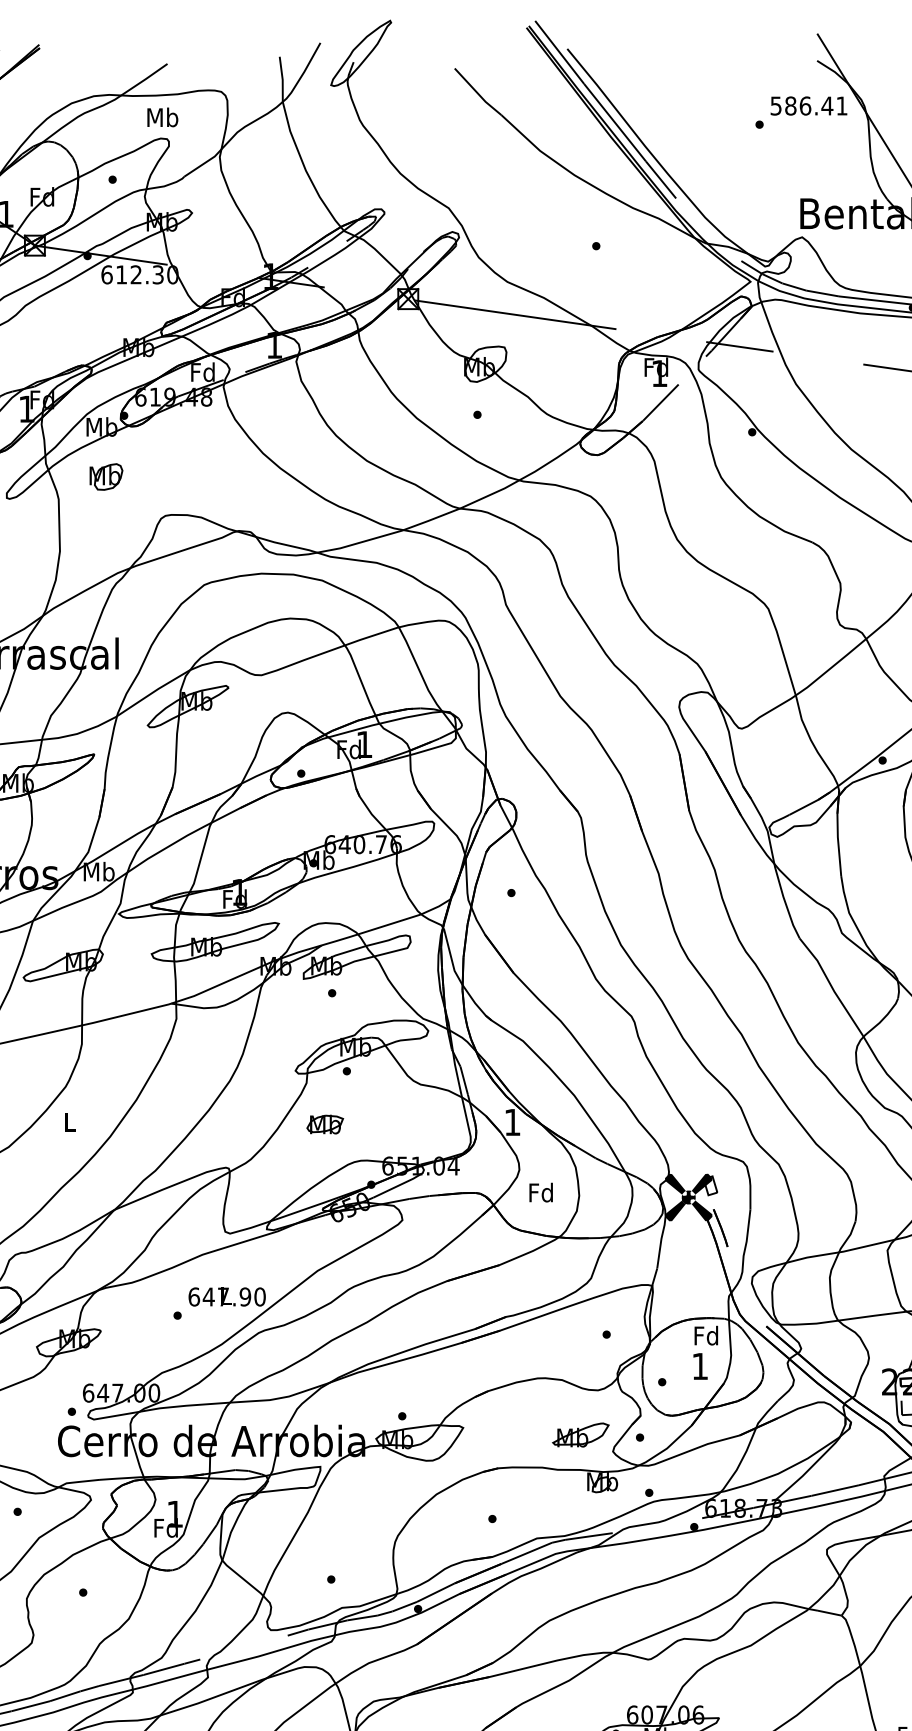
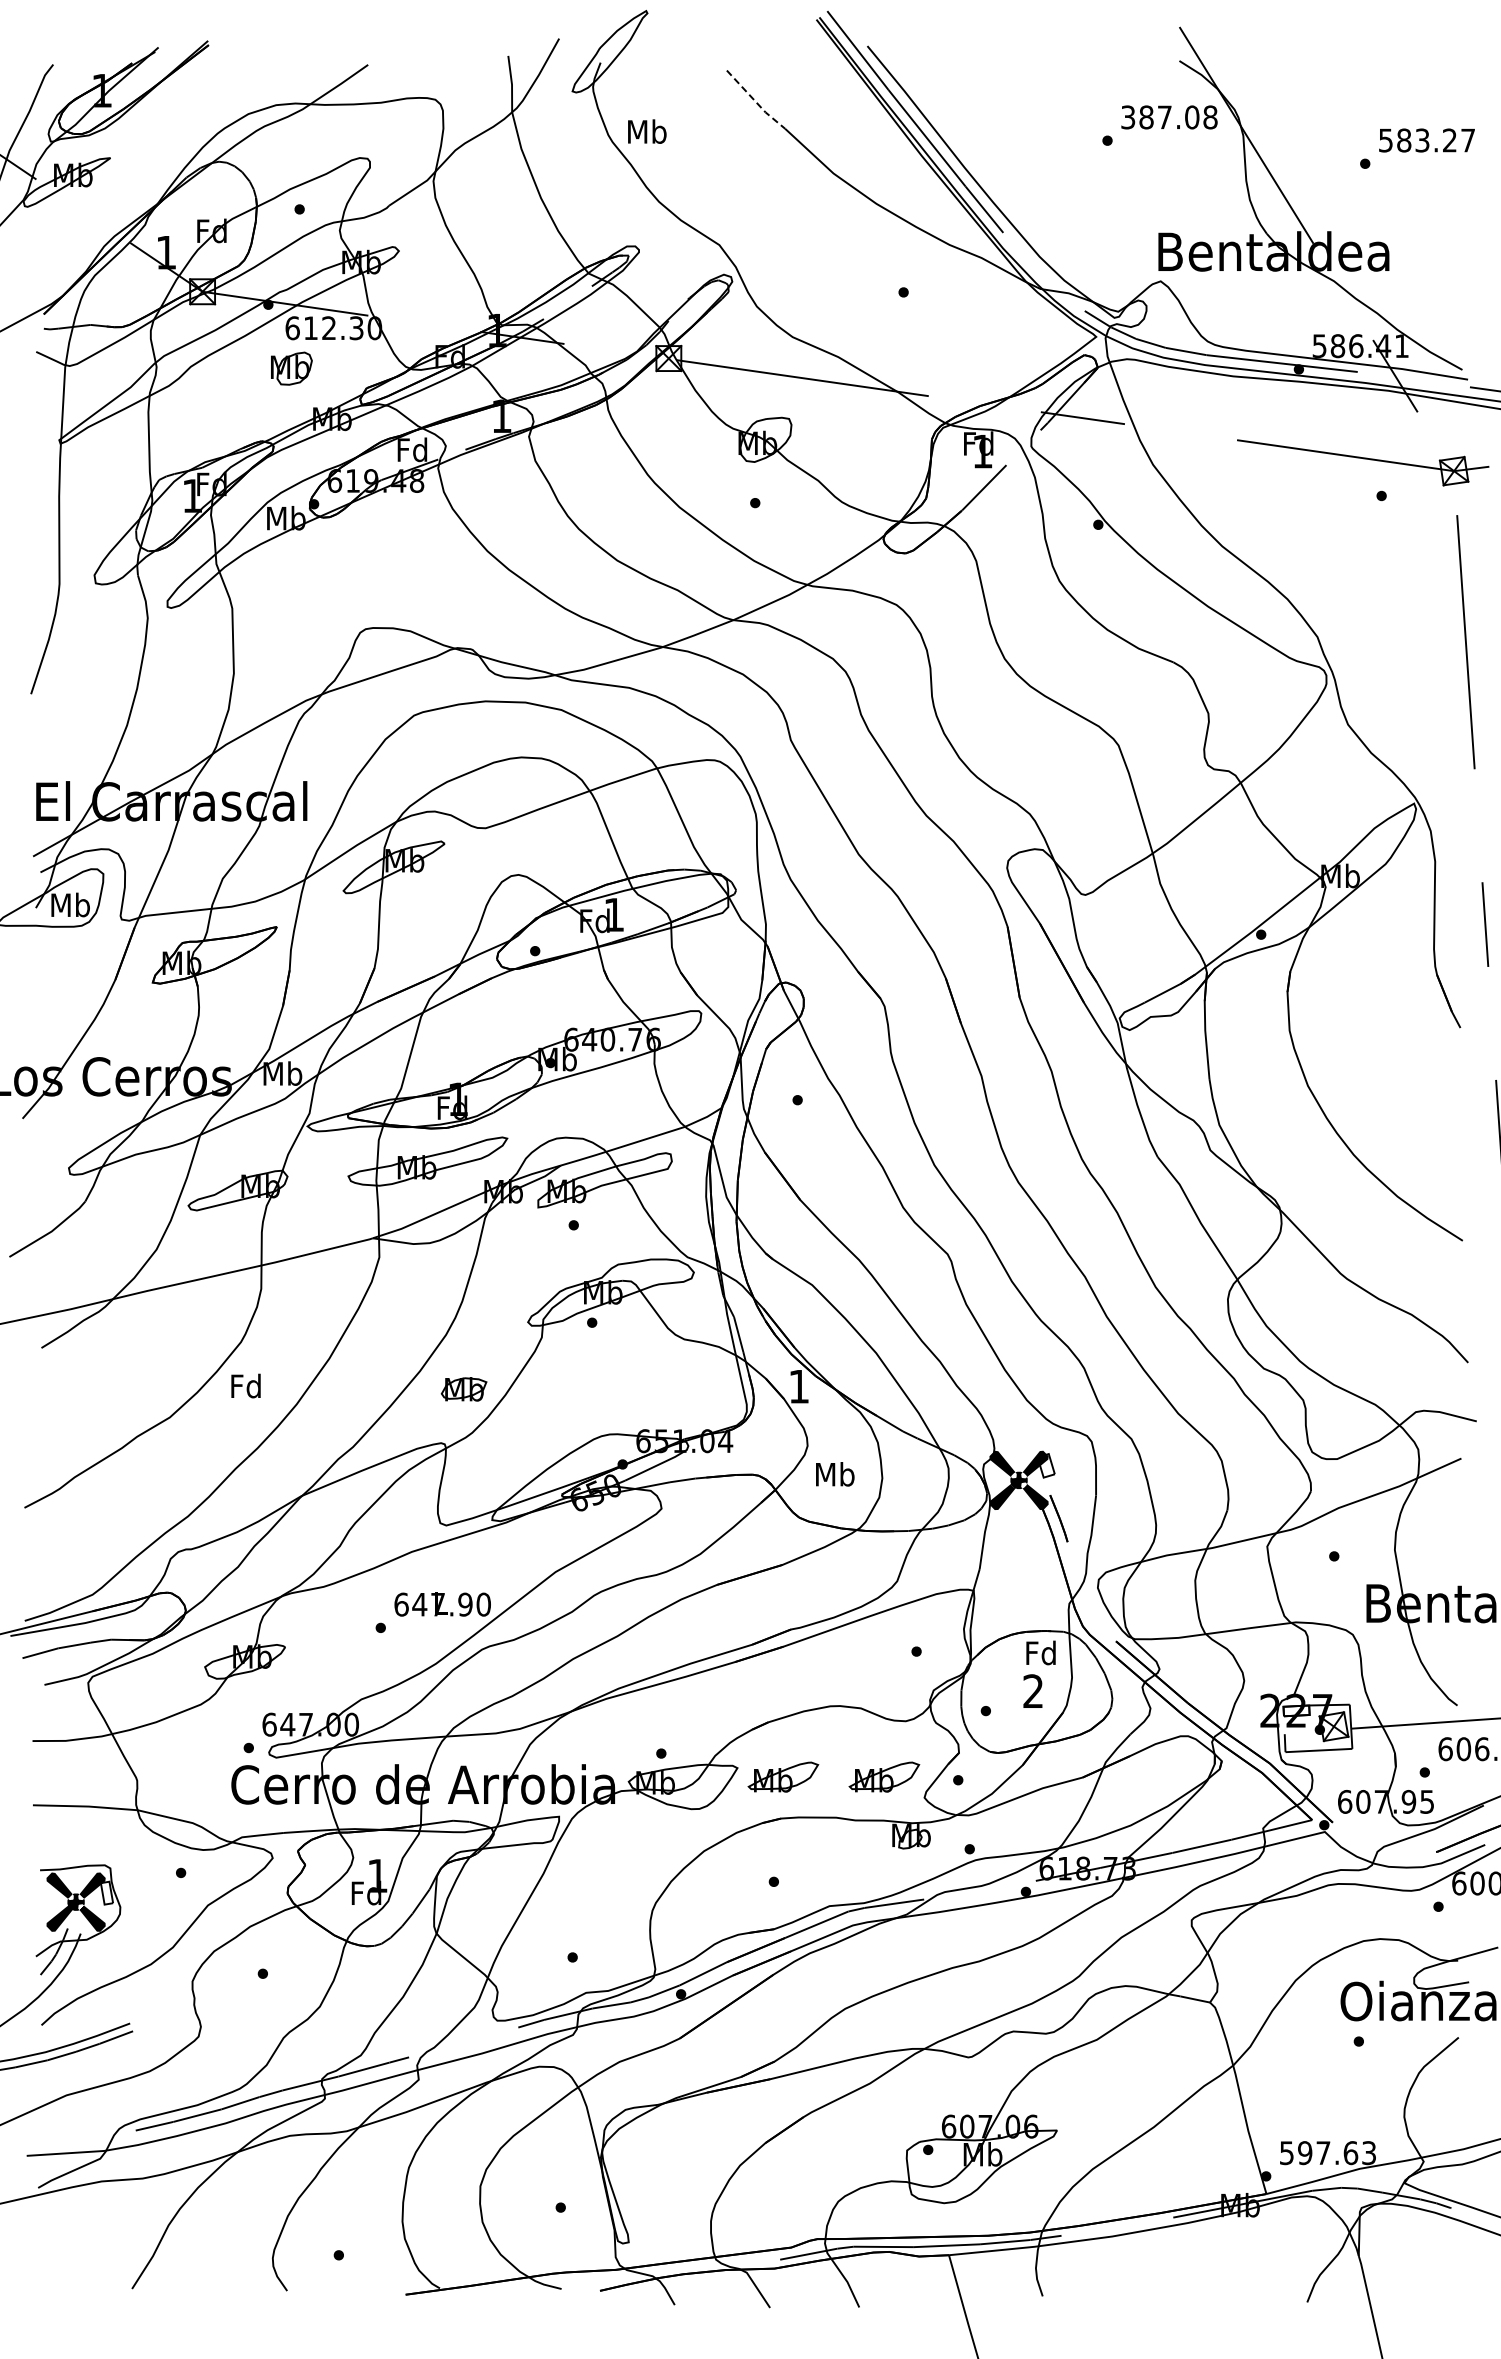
line: (477, 93) -> (755, 101), solid -> dashed
text: (809, 106) -> (1169, 117), 586.41 -> 387.08
text: (162, 117) -> (647, 131), moved
part: (106, 476) -> (291, 368), moved
text: (69, 1121) -> (245, 1385), L -> Fd
part: (324, 1124) -> (463, 1389), moved
text: (541, 1192) -> (835, 1474), Fd -> Mb
text: (699, 1365) -> (1032, 1690), 1 -> 2
part: (500, 1434) -> (783, 1776), added

